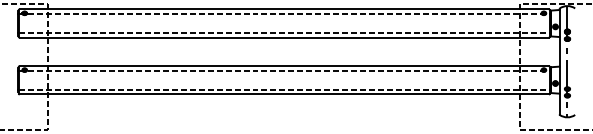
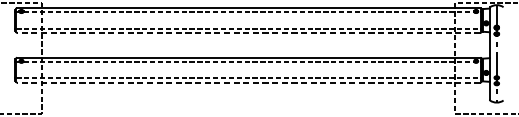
line: (284, 37) -> (248, 32), solid -> dashed
line: (284, 94) -> (248, 82), solid -> dashed

